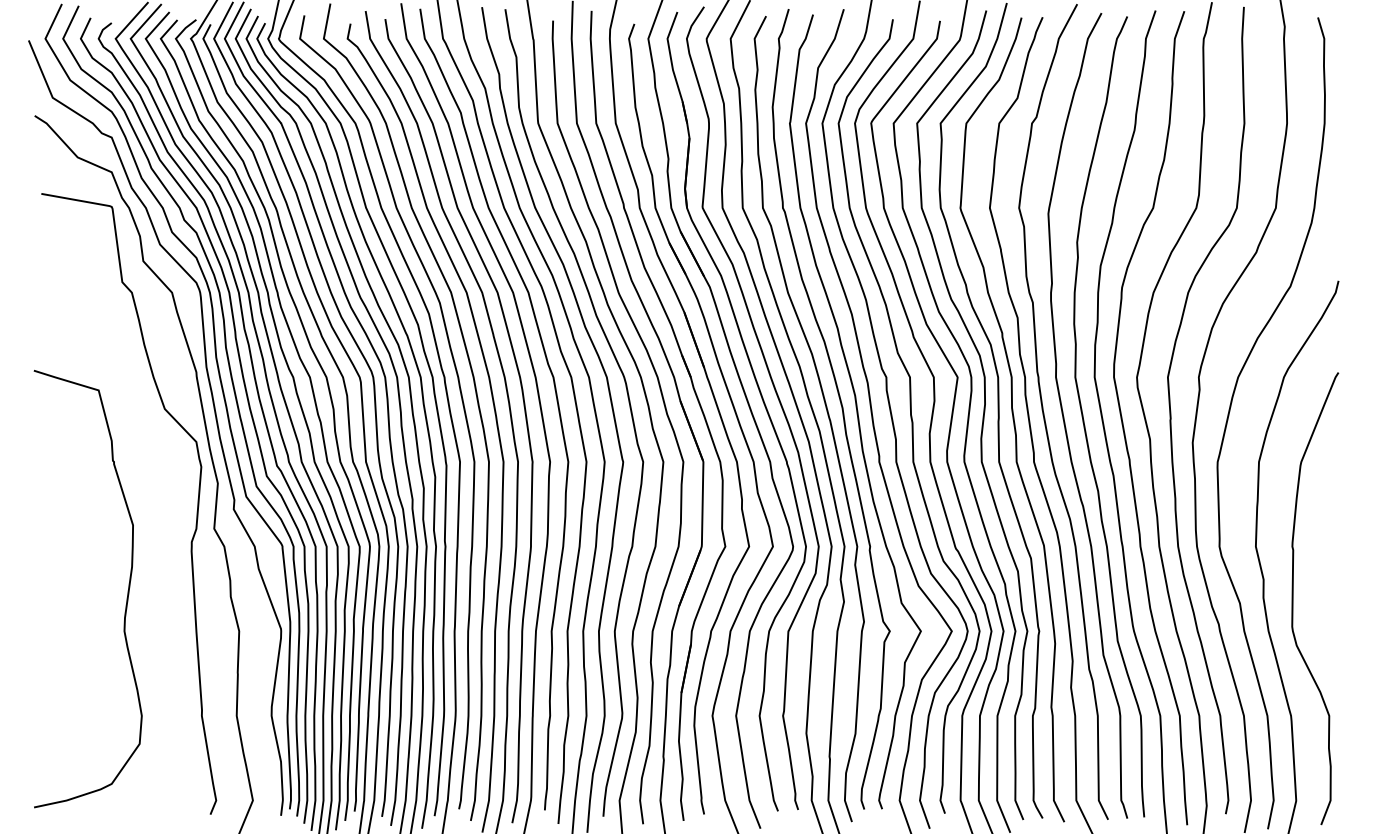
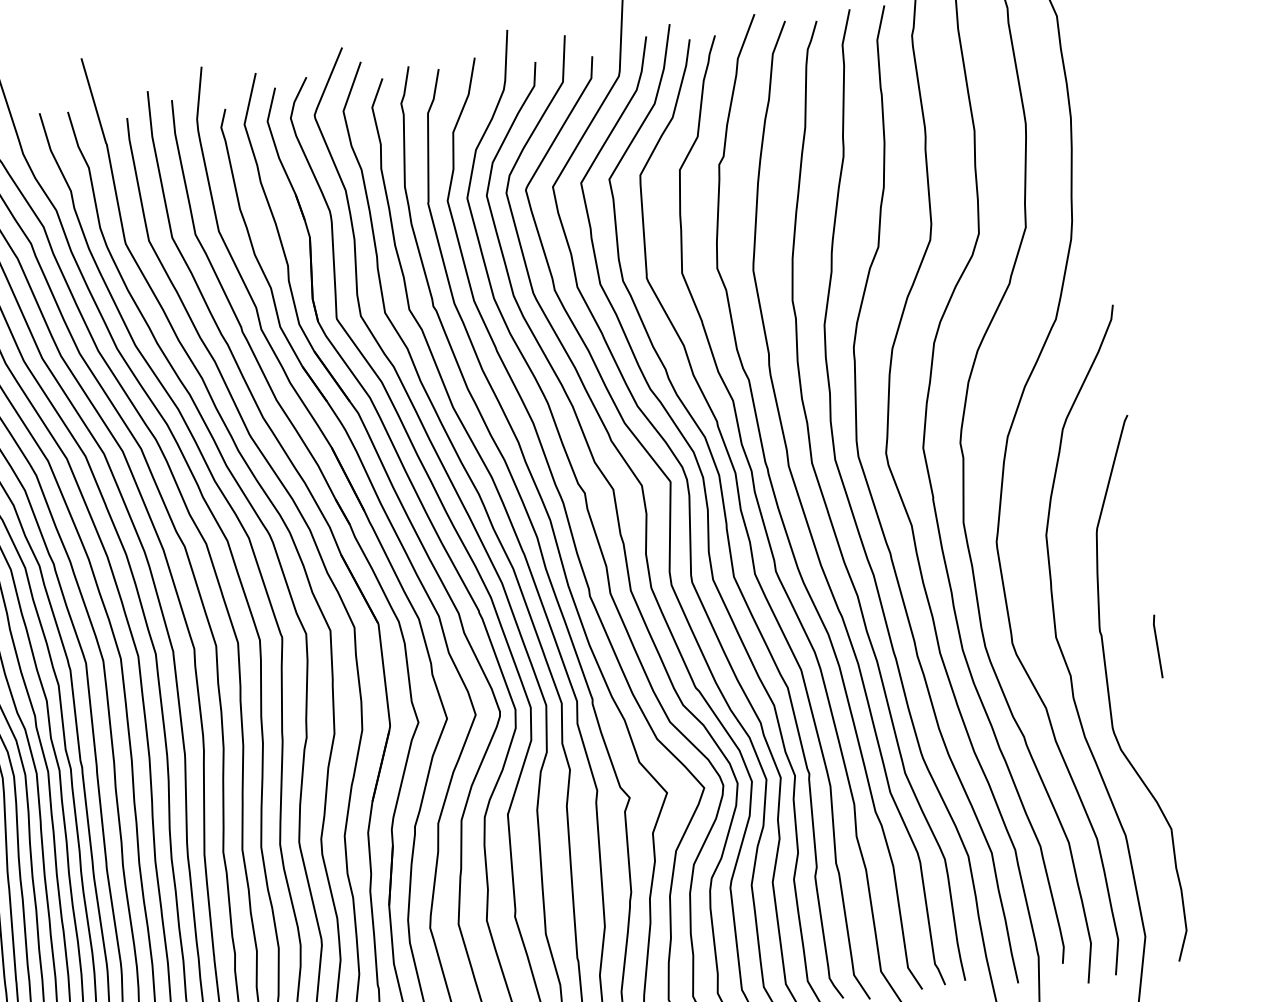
line: (1337, 564) -> (1157, 645), added

